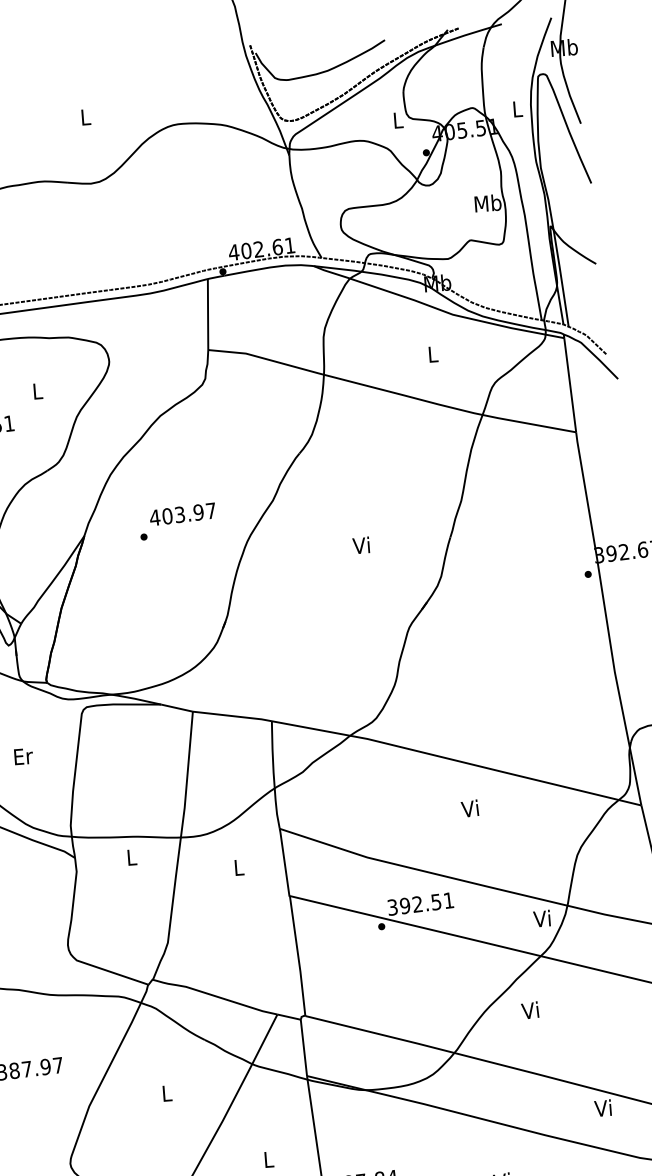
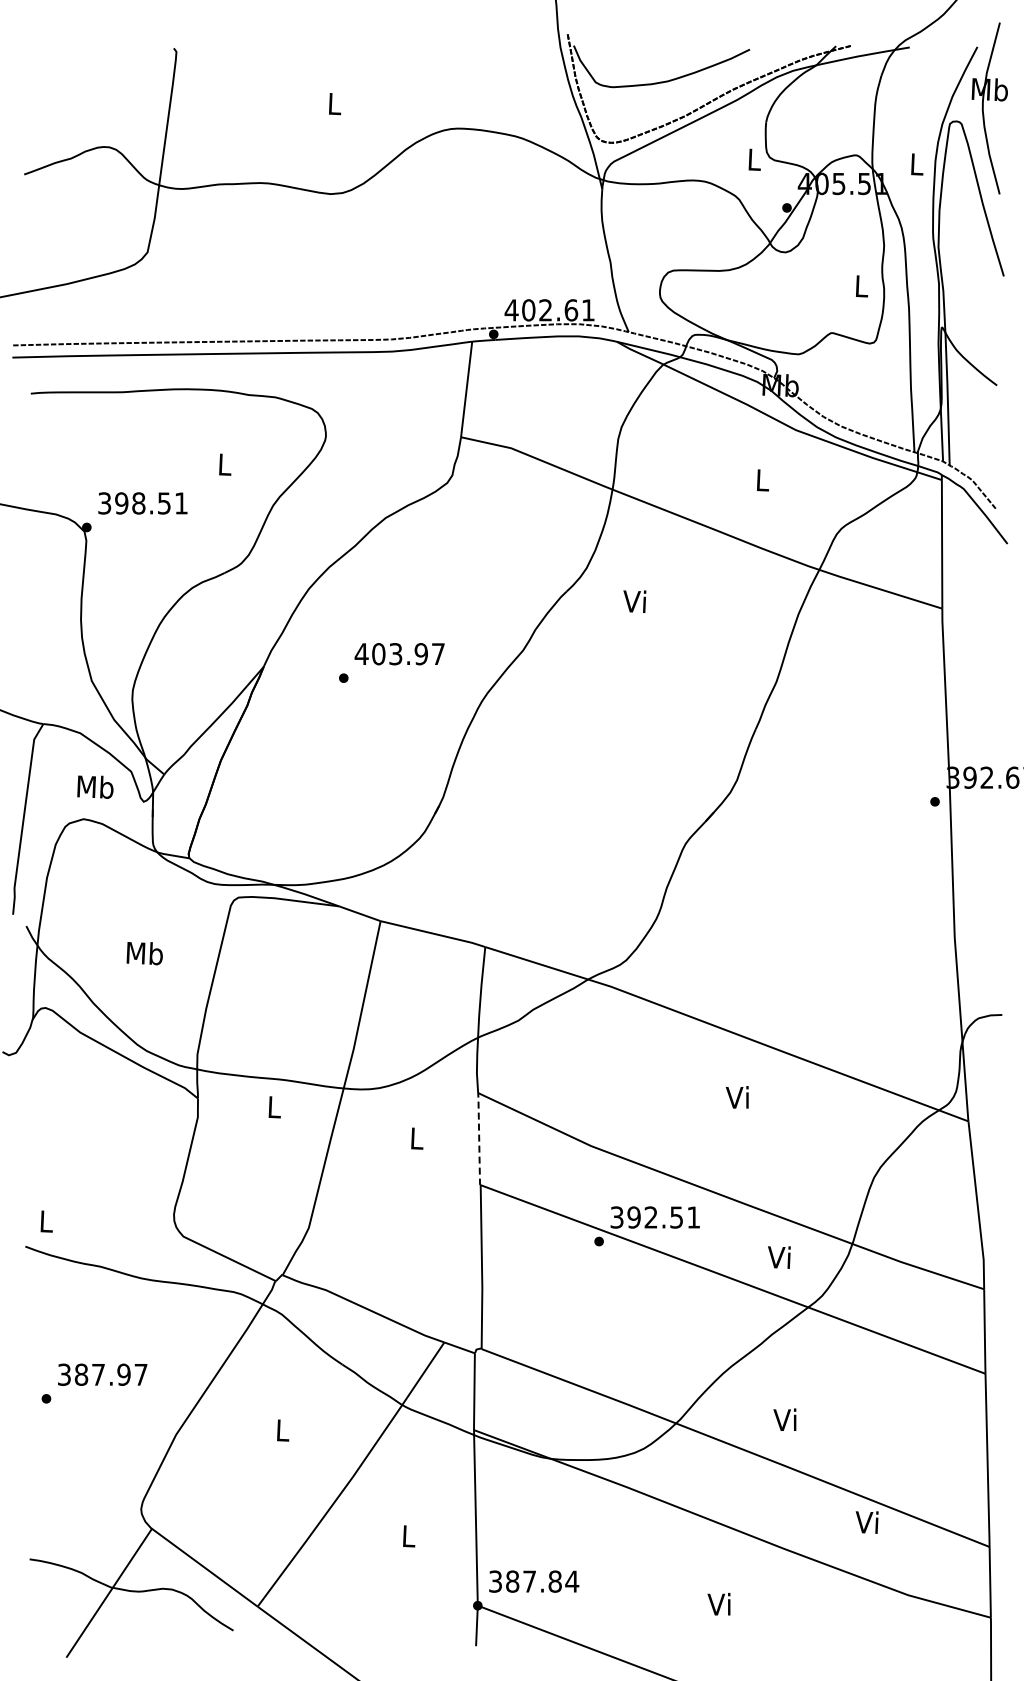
text: (488, 203) -> (861, 286), Mb -> L
text: (361, 545) -> (634, 601), moved
text: (22, 756) -> (144, 953), Er -> Mb
line: (284, 862) -> (479, 1139), solid -> dashed
text: (542, 918) -> (779, 1257), moved
text: (529, 1010) -> (784, 1419), moved

